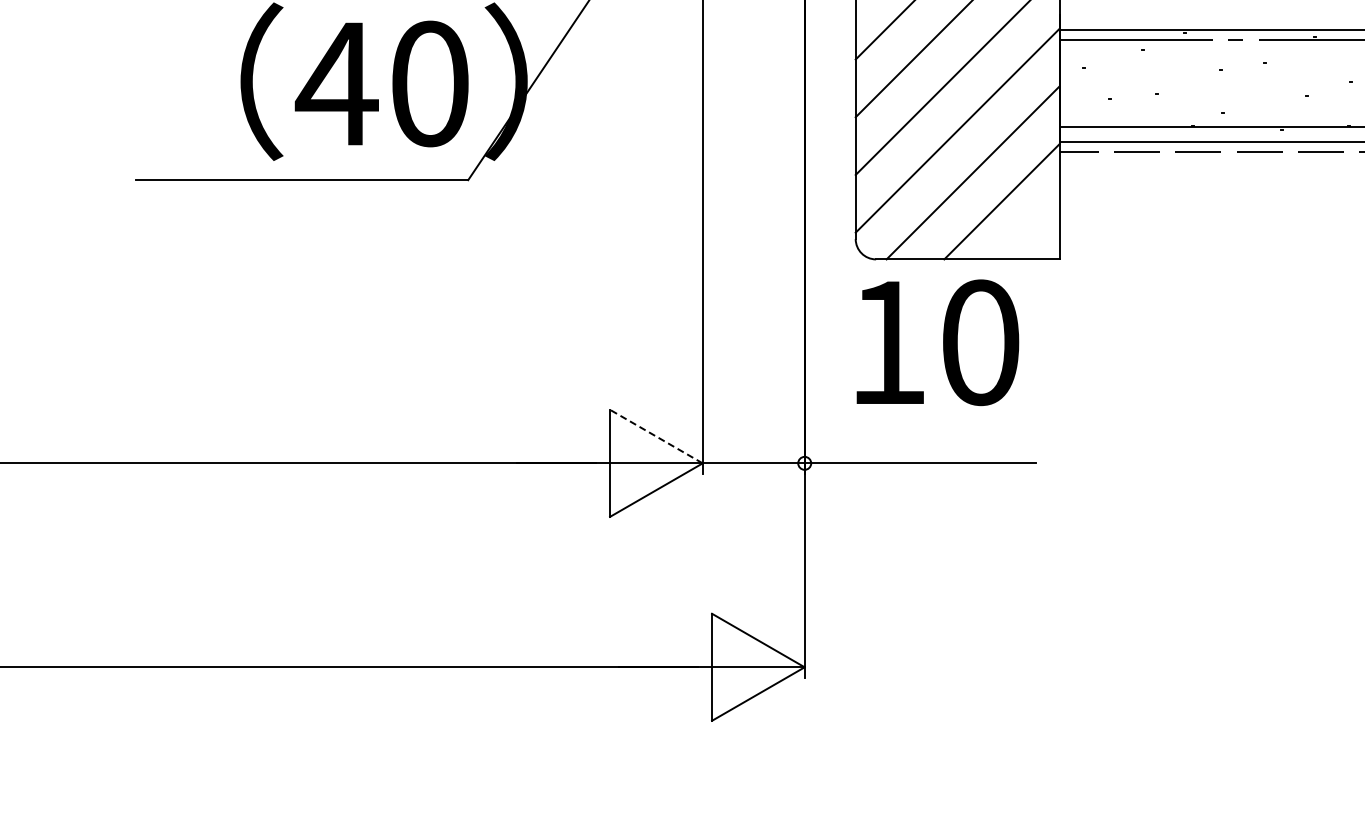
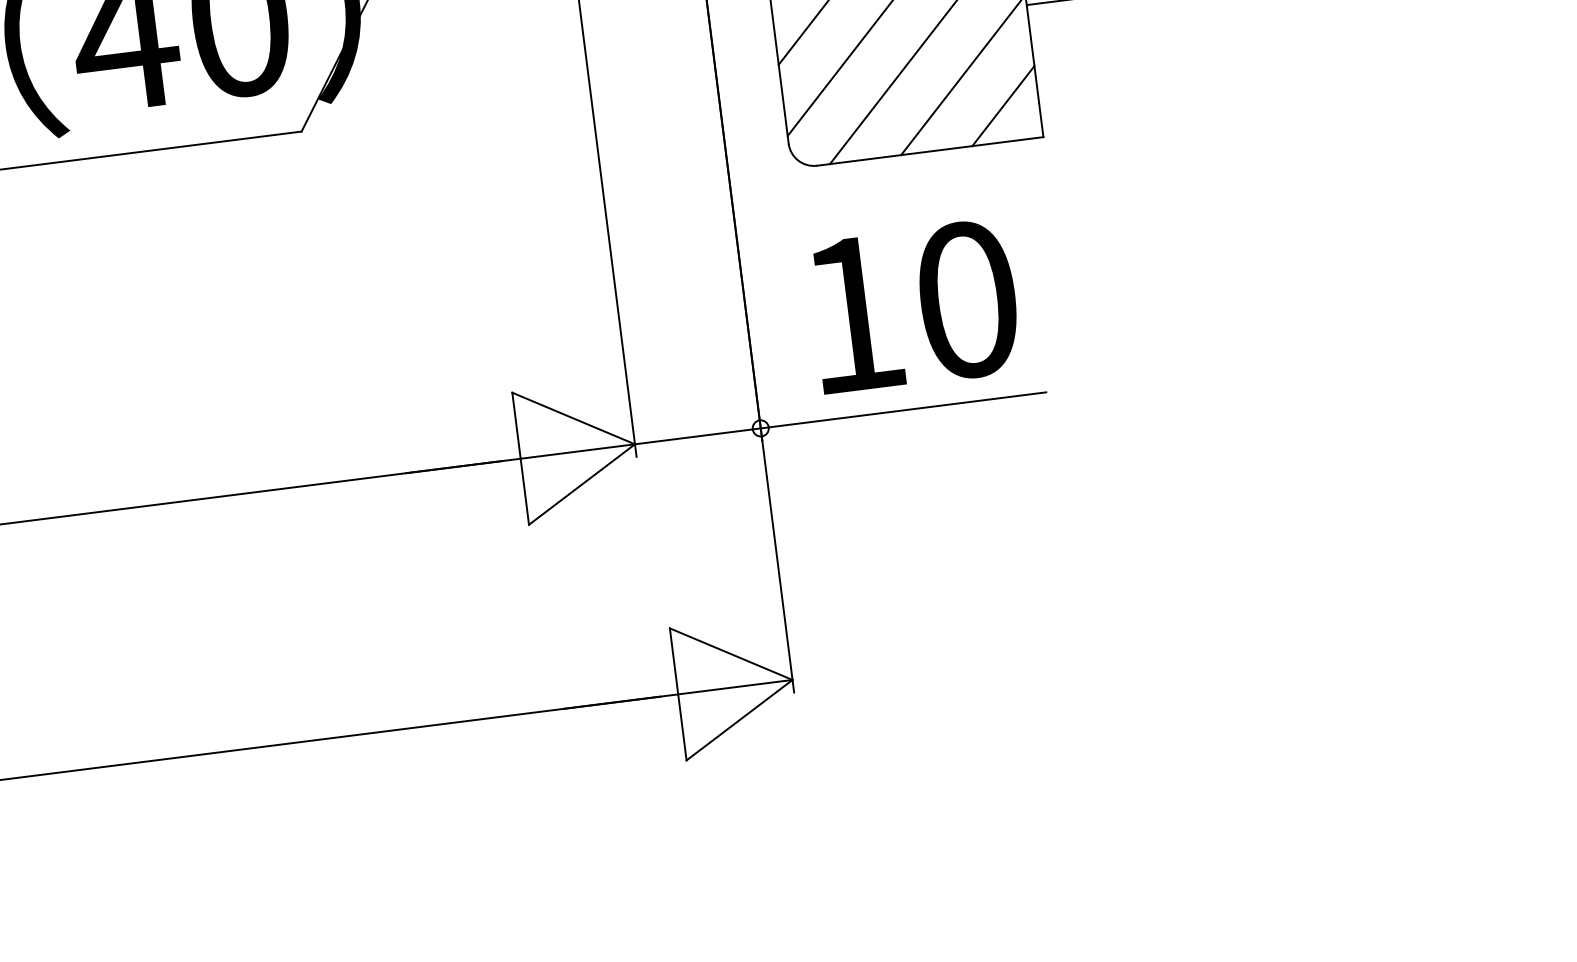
line: (1030, 230) -> (1002, 106), added
text: (937, 342) -> (914, 306), moved
line: (656, 436) -> (573, 418), dashed -> solid

